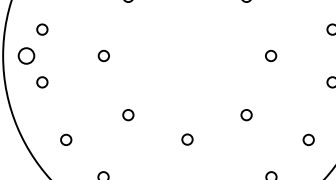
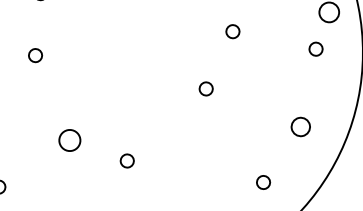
circle: (103, 55) -> (34, 55), moved
circle: (128, 115) -> (70, 141), size x1.6
circle: (246, 115) -> (206, 89), moved
circle: (187, 139) -> (127, 160), moved
circle: (308, 139) -> (300, 126), size x1.4

